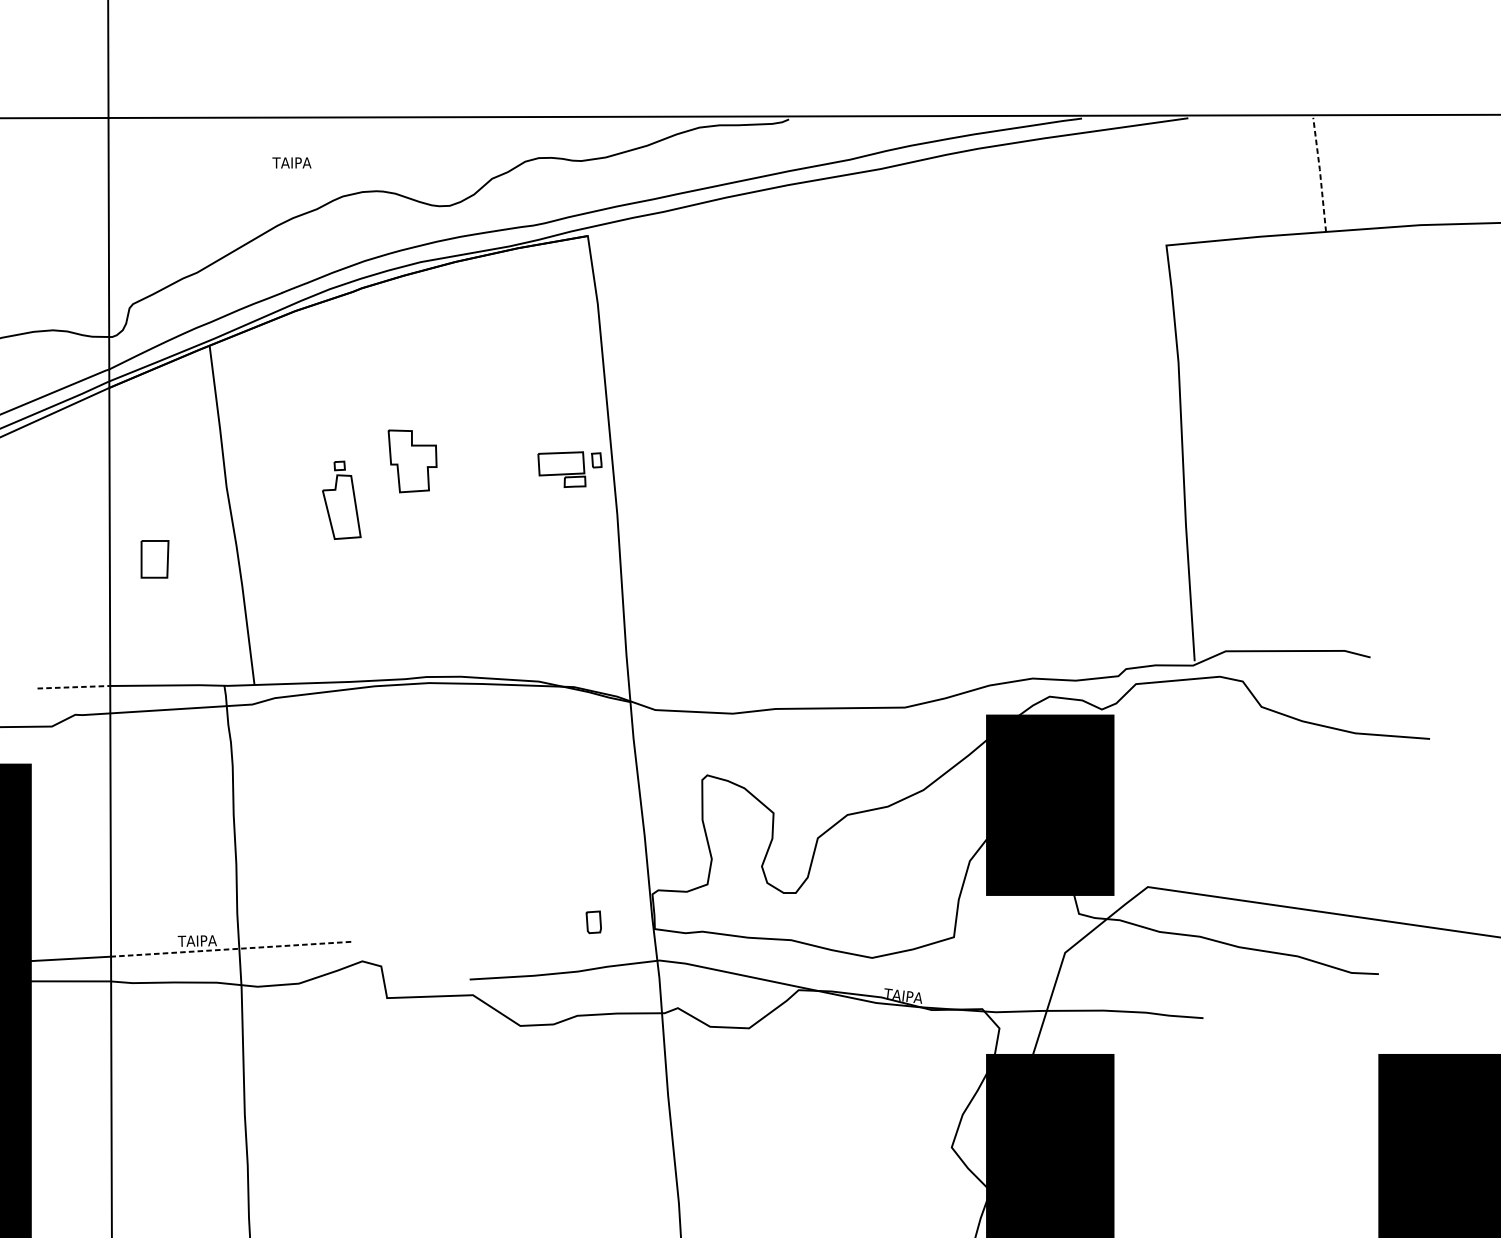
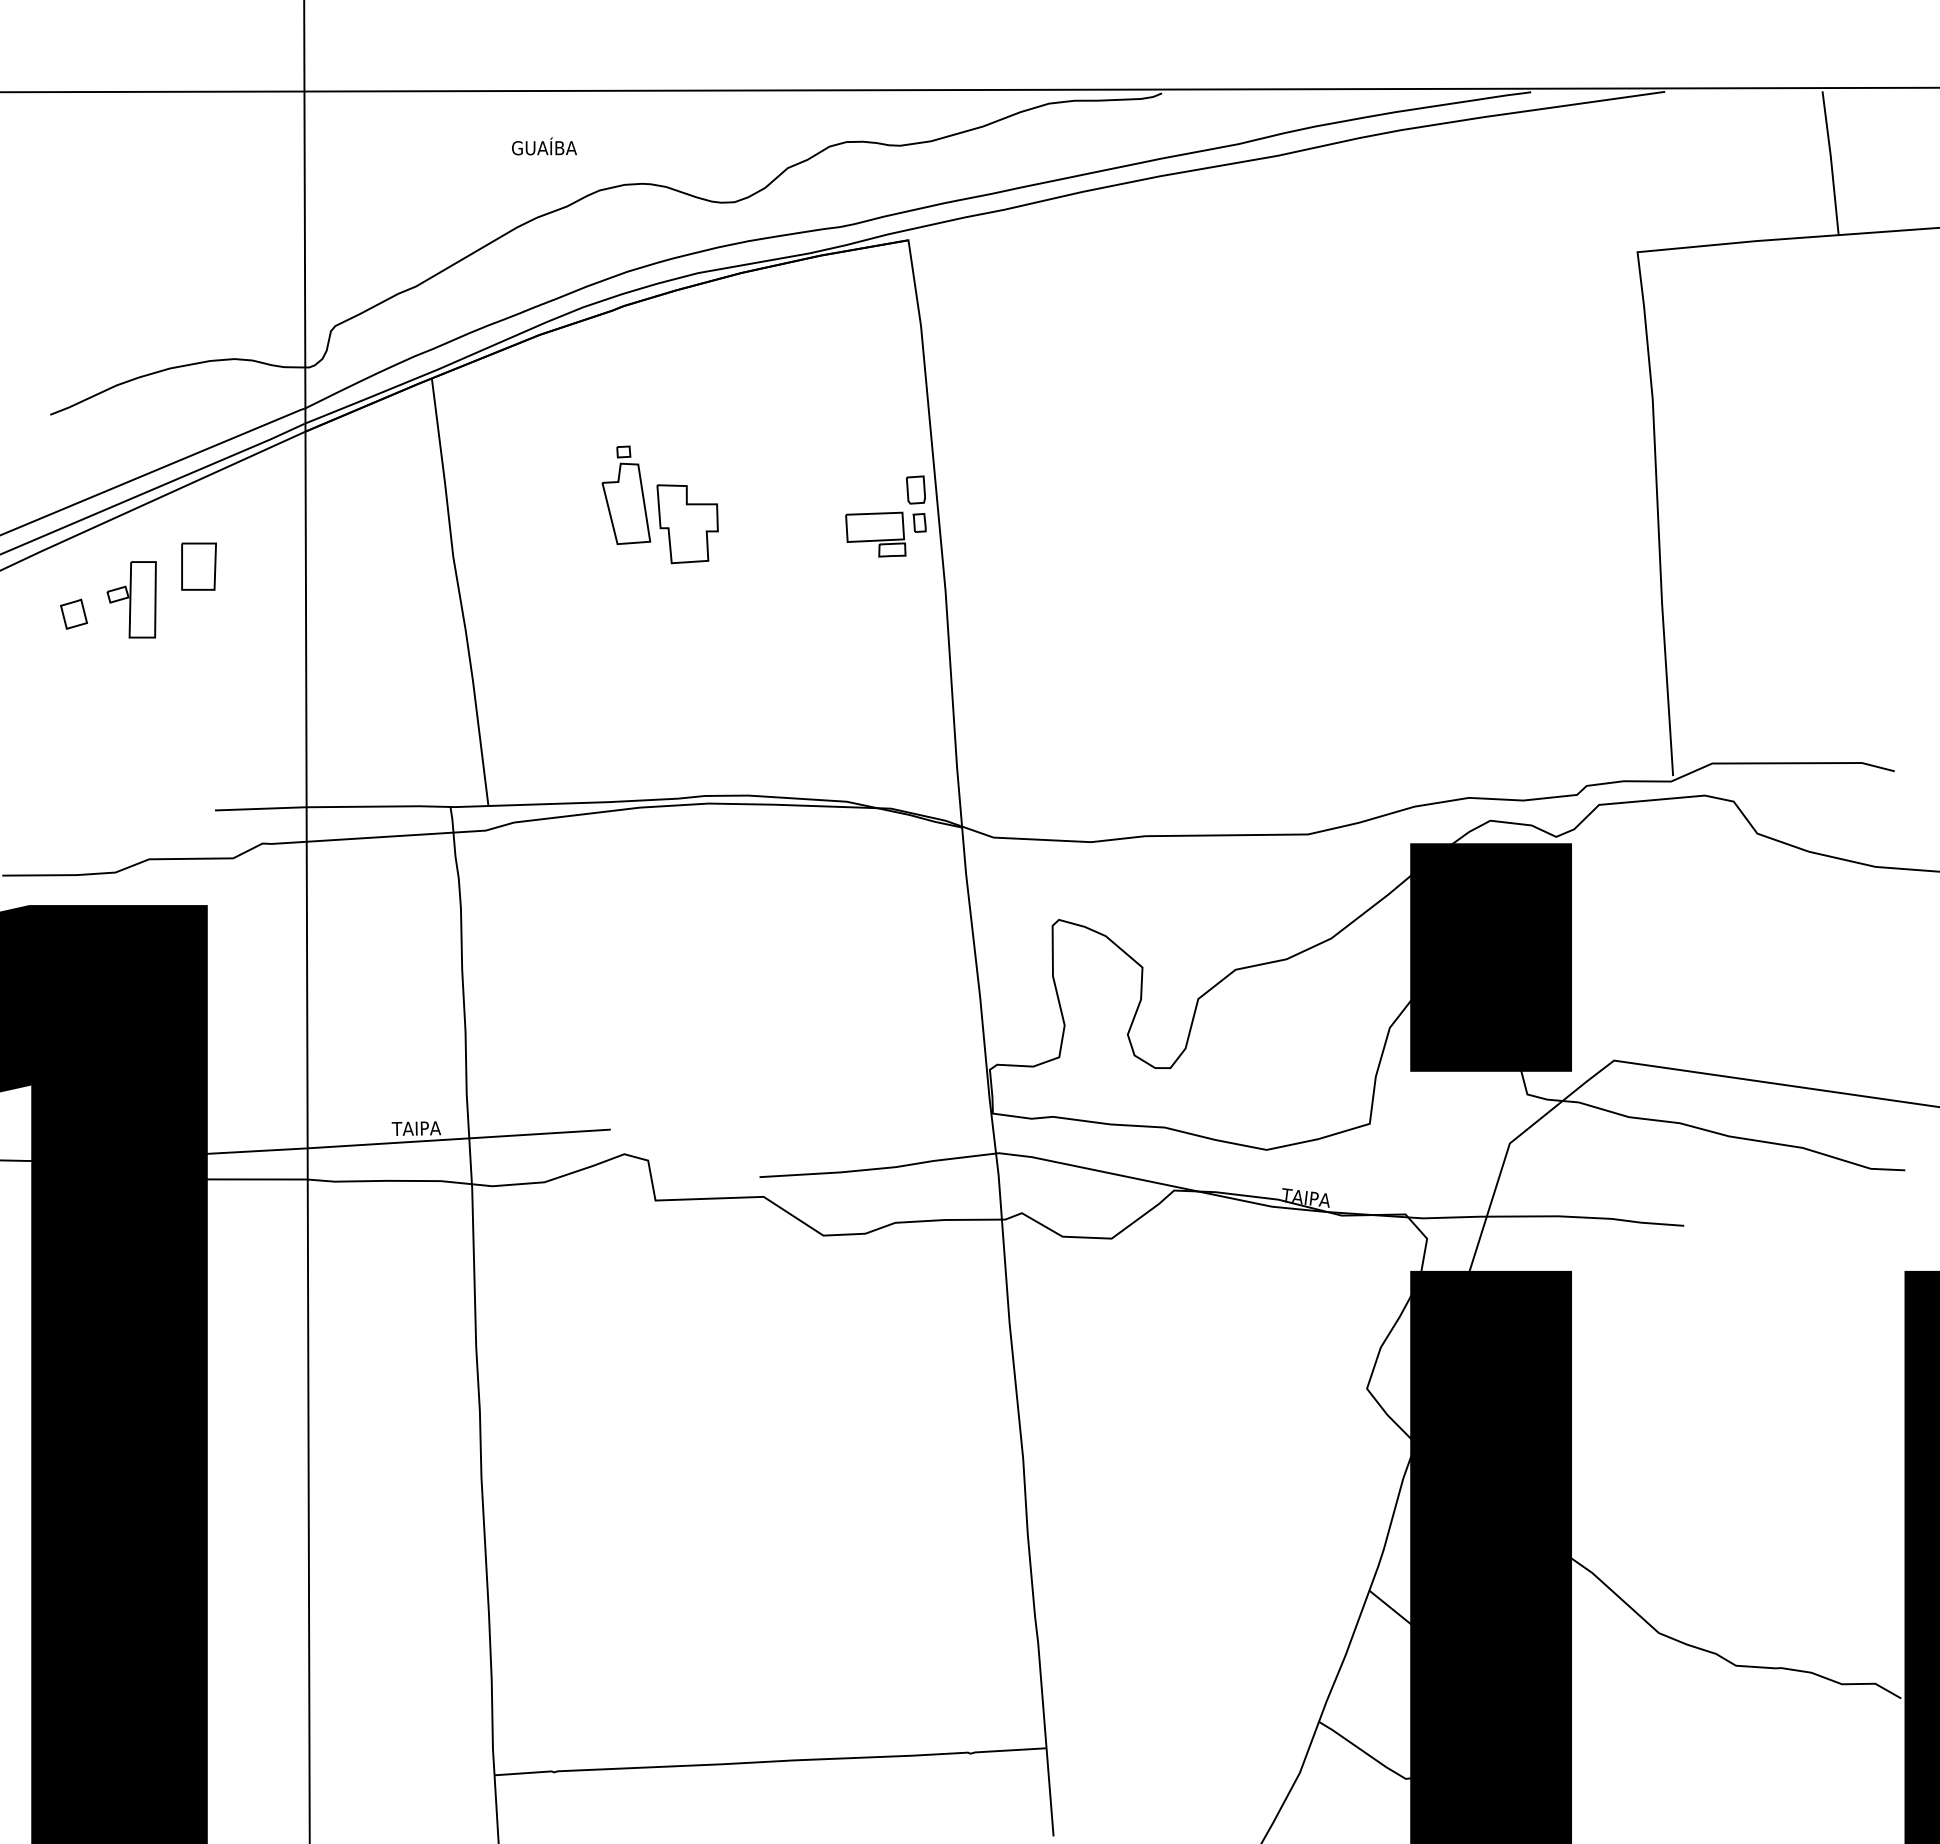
text: (298, 161) -> (543, 146), TAIPA -> GUAÍBA
line: (1320, 174) -> (1831, 162), dashed -> solid
part: (341, 499) -> (626, 494), moved
part: (154, 559) -> (198, 566), moved
line: (73, 686) -> (260, 808), dashed -> solid
part: (593, 921) -> (915, 489), moved
line: (231, 948) -> (459, 1138), dashed -> solid

